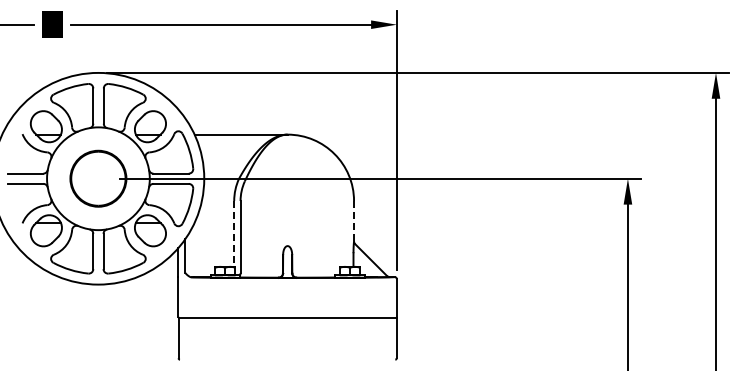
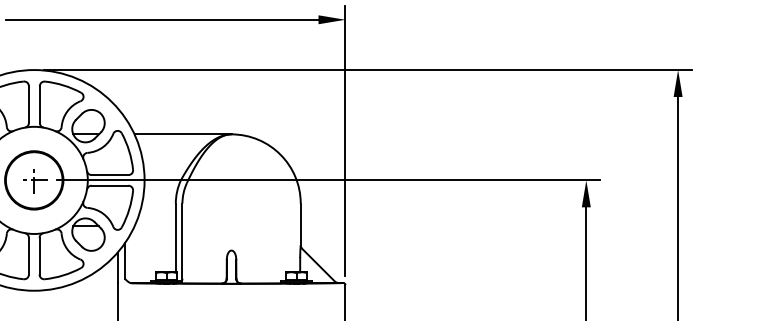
part: (99, 179) -> (35, 181), added
line: (354, 220) -> (301, 223), dashed -> solid
line: (234, 233) -> (176, 237), dashed -> solid

